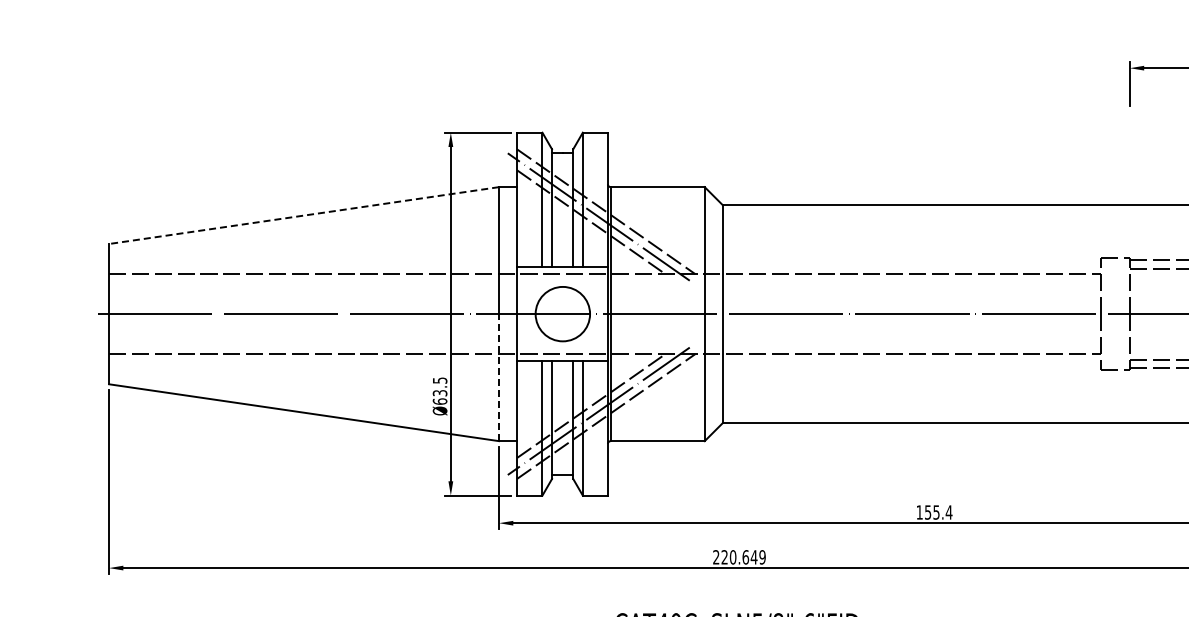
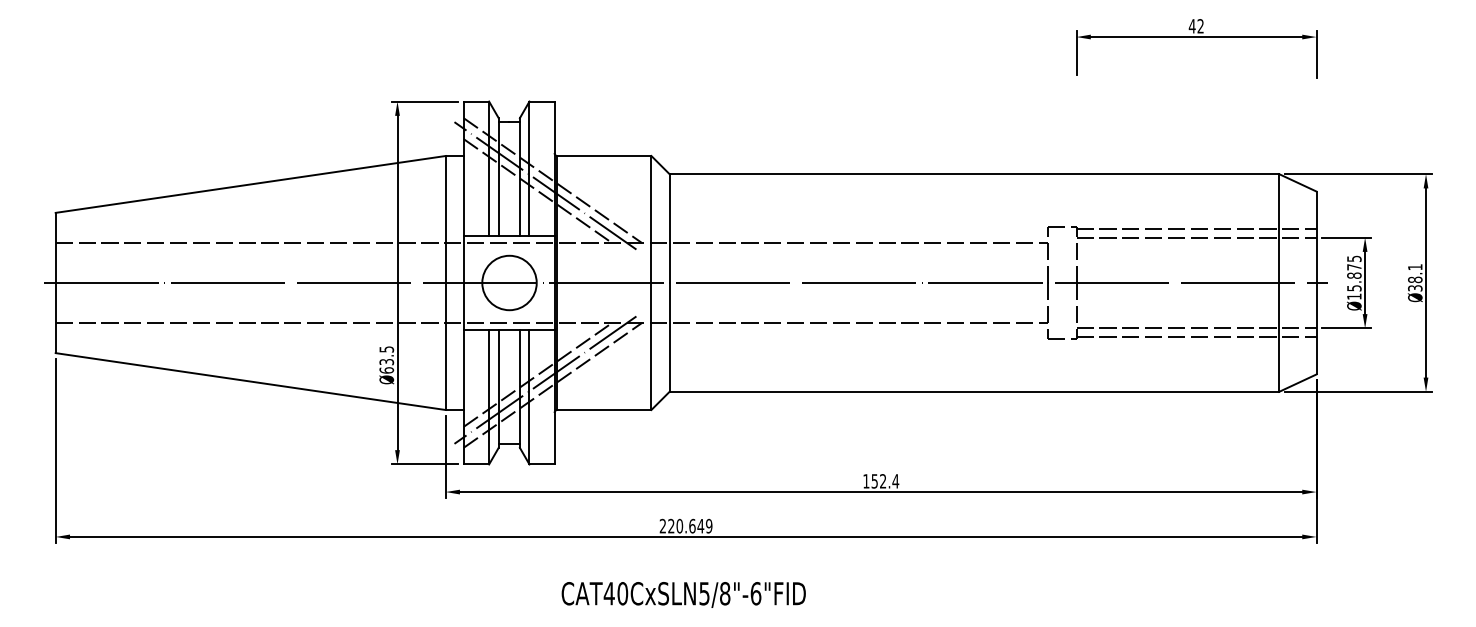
line: (303, 215) -> (250, 184), dashed -> solid
line: (498, 377) -> (445, 346), dashed -> solid
text: (936, 512) -> (883, 481), 155.4 -> 152.4

